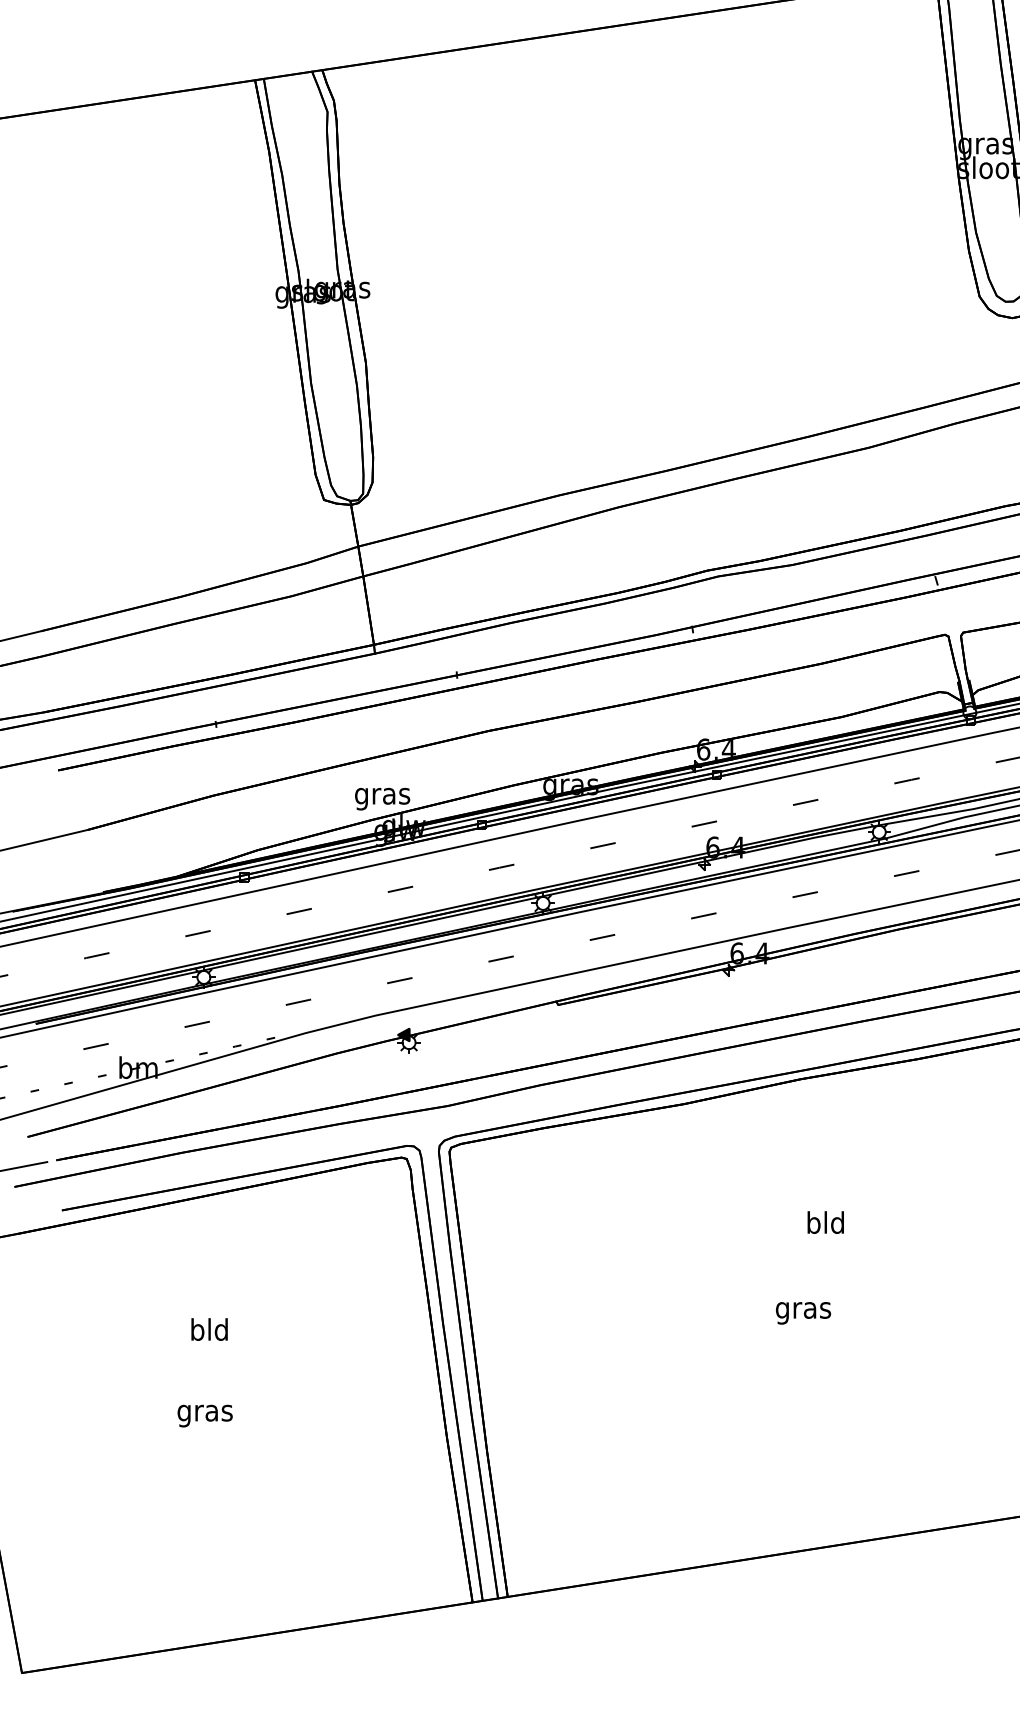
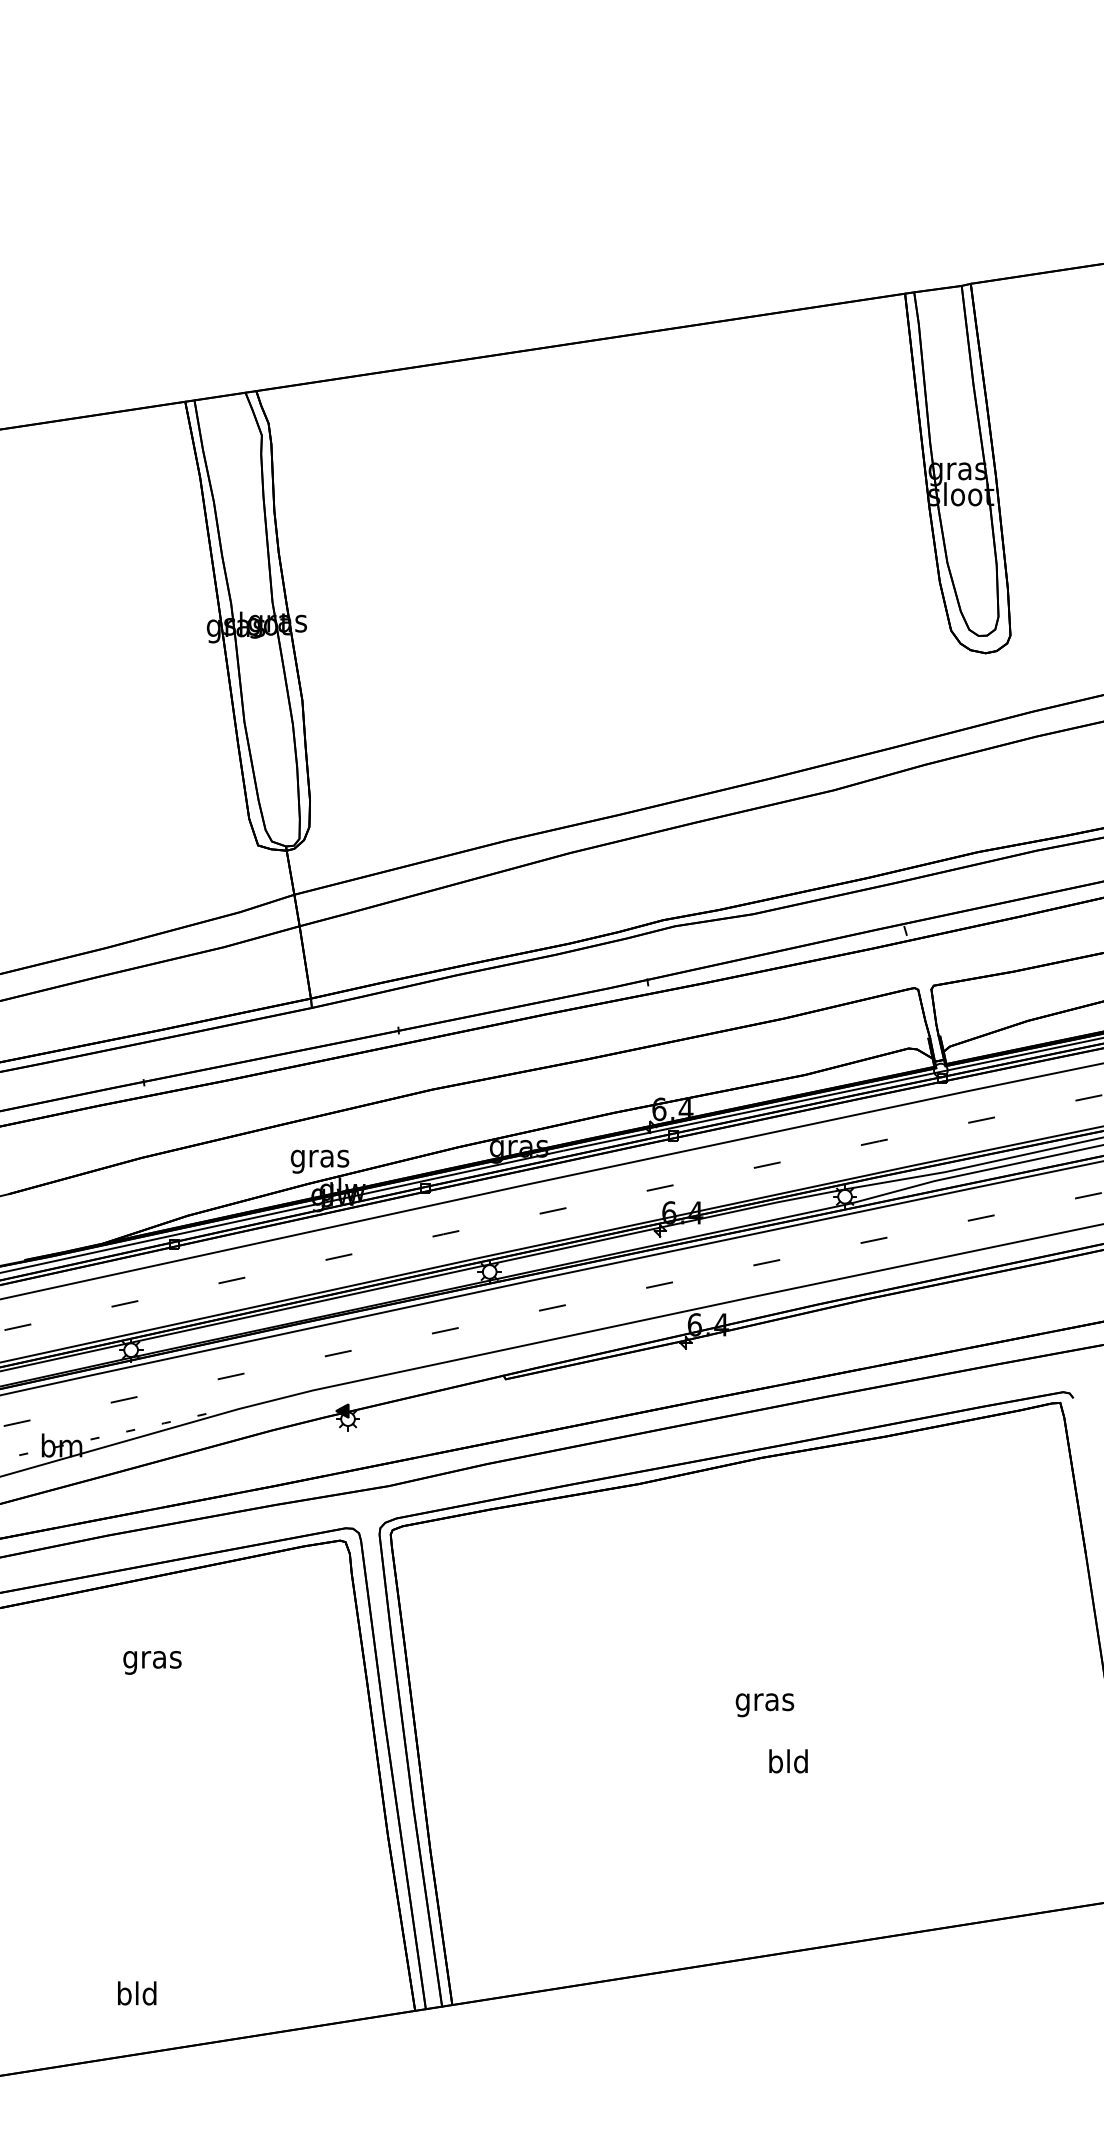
text: (825, 1222) -> (788, 1761), moved
text: (209, 1329) -> (137, 1993), moved
text: (205, 1415) -> (152, 1662), moved

